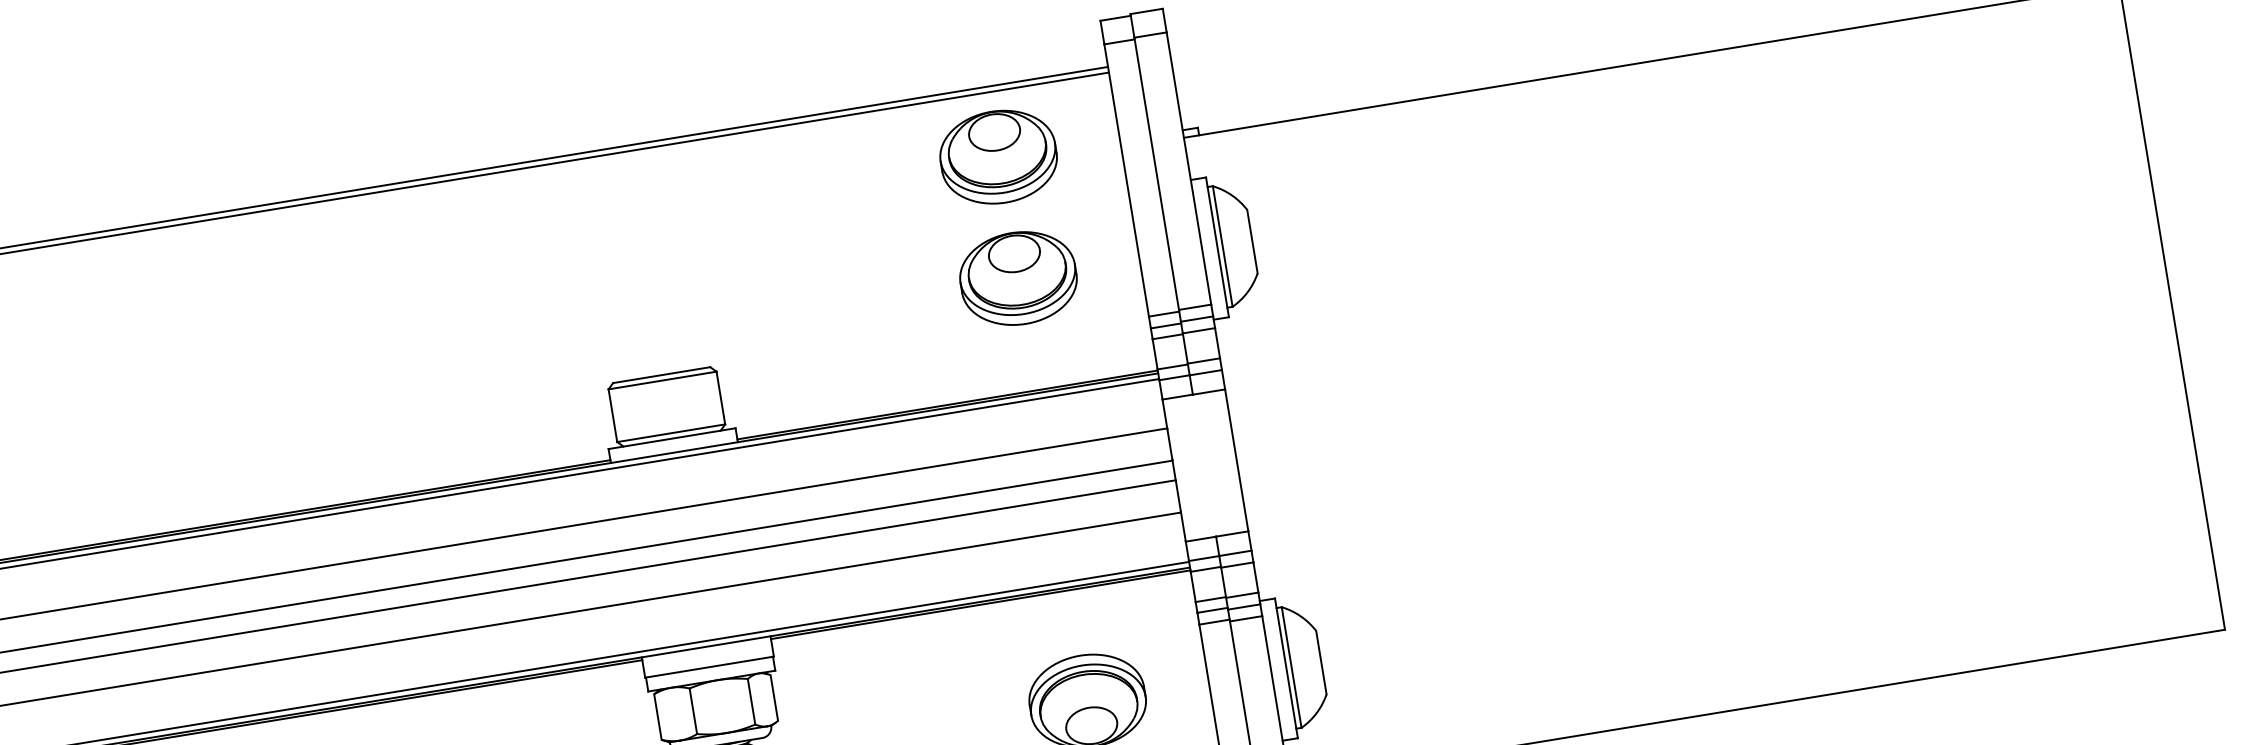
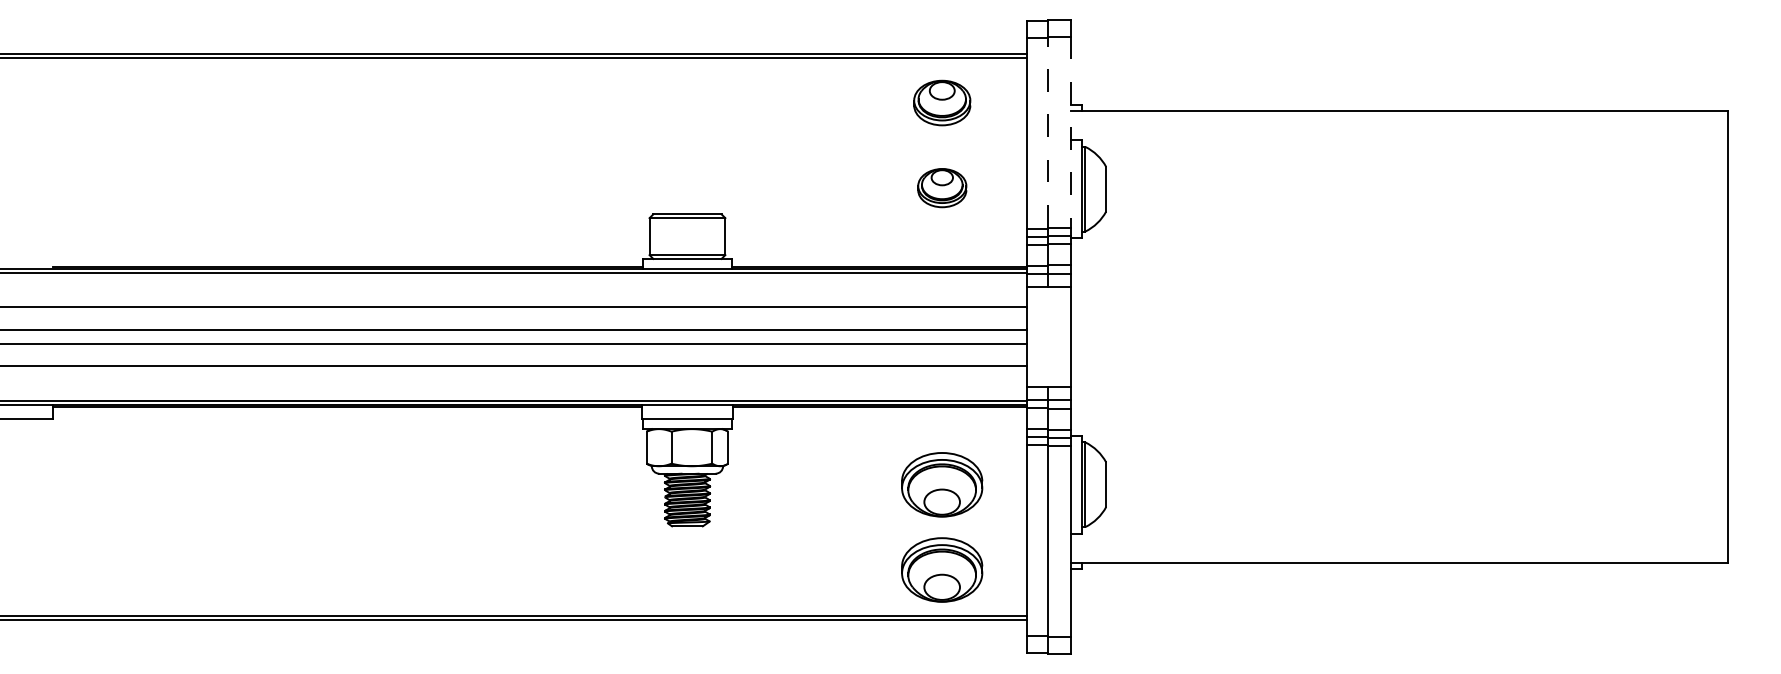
part: (998, 156) -> (942, 102), size x0.7
line: (1189, 168) -> (1071, 132), solid -> dashed
line: (1156, 174) -> (1048, 132), solid -> dashed
part: (1018, 277) -> (942, 187), size x0.6

